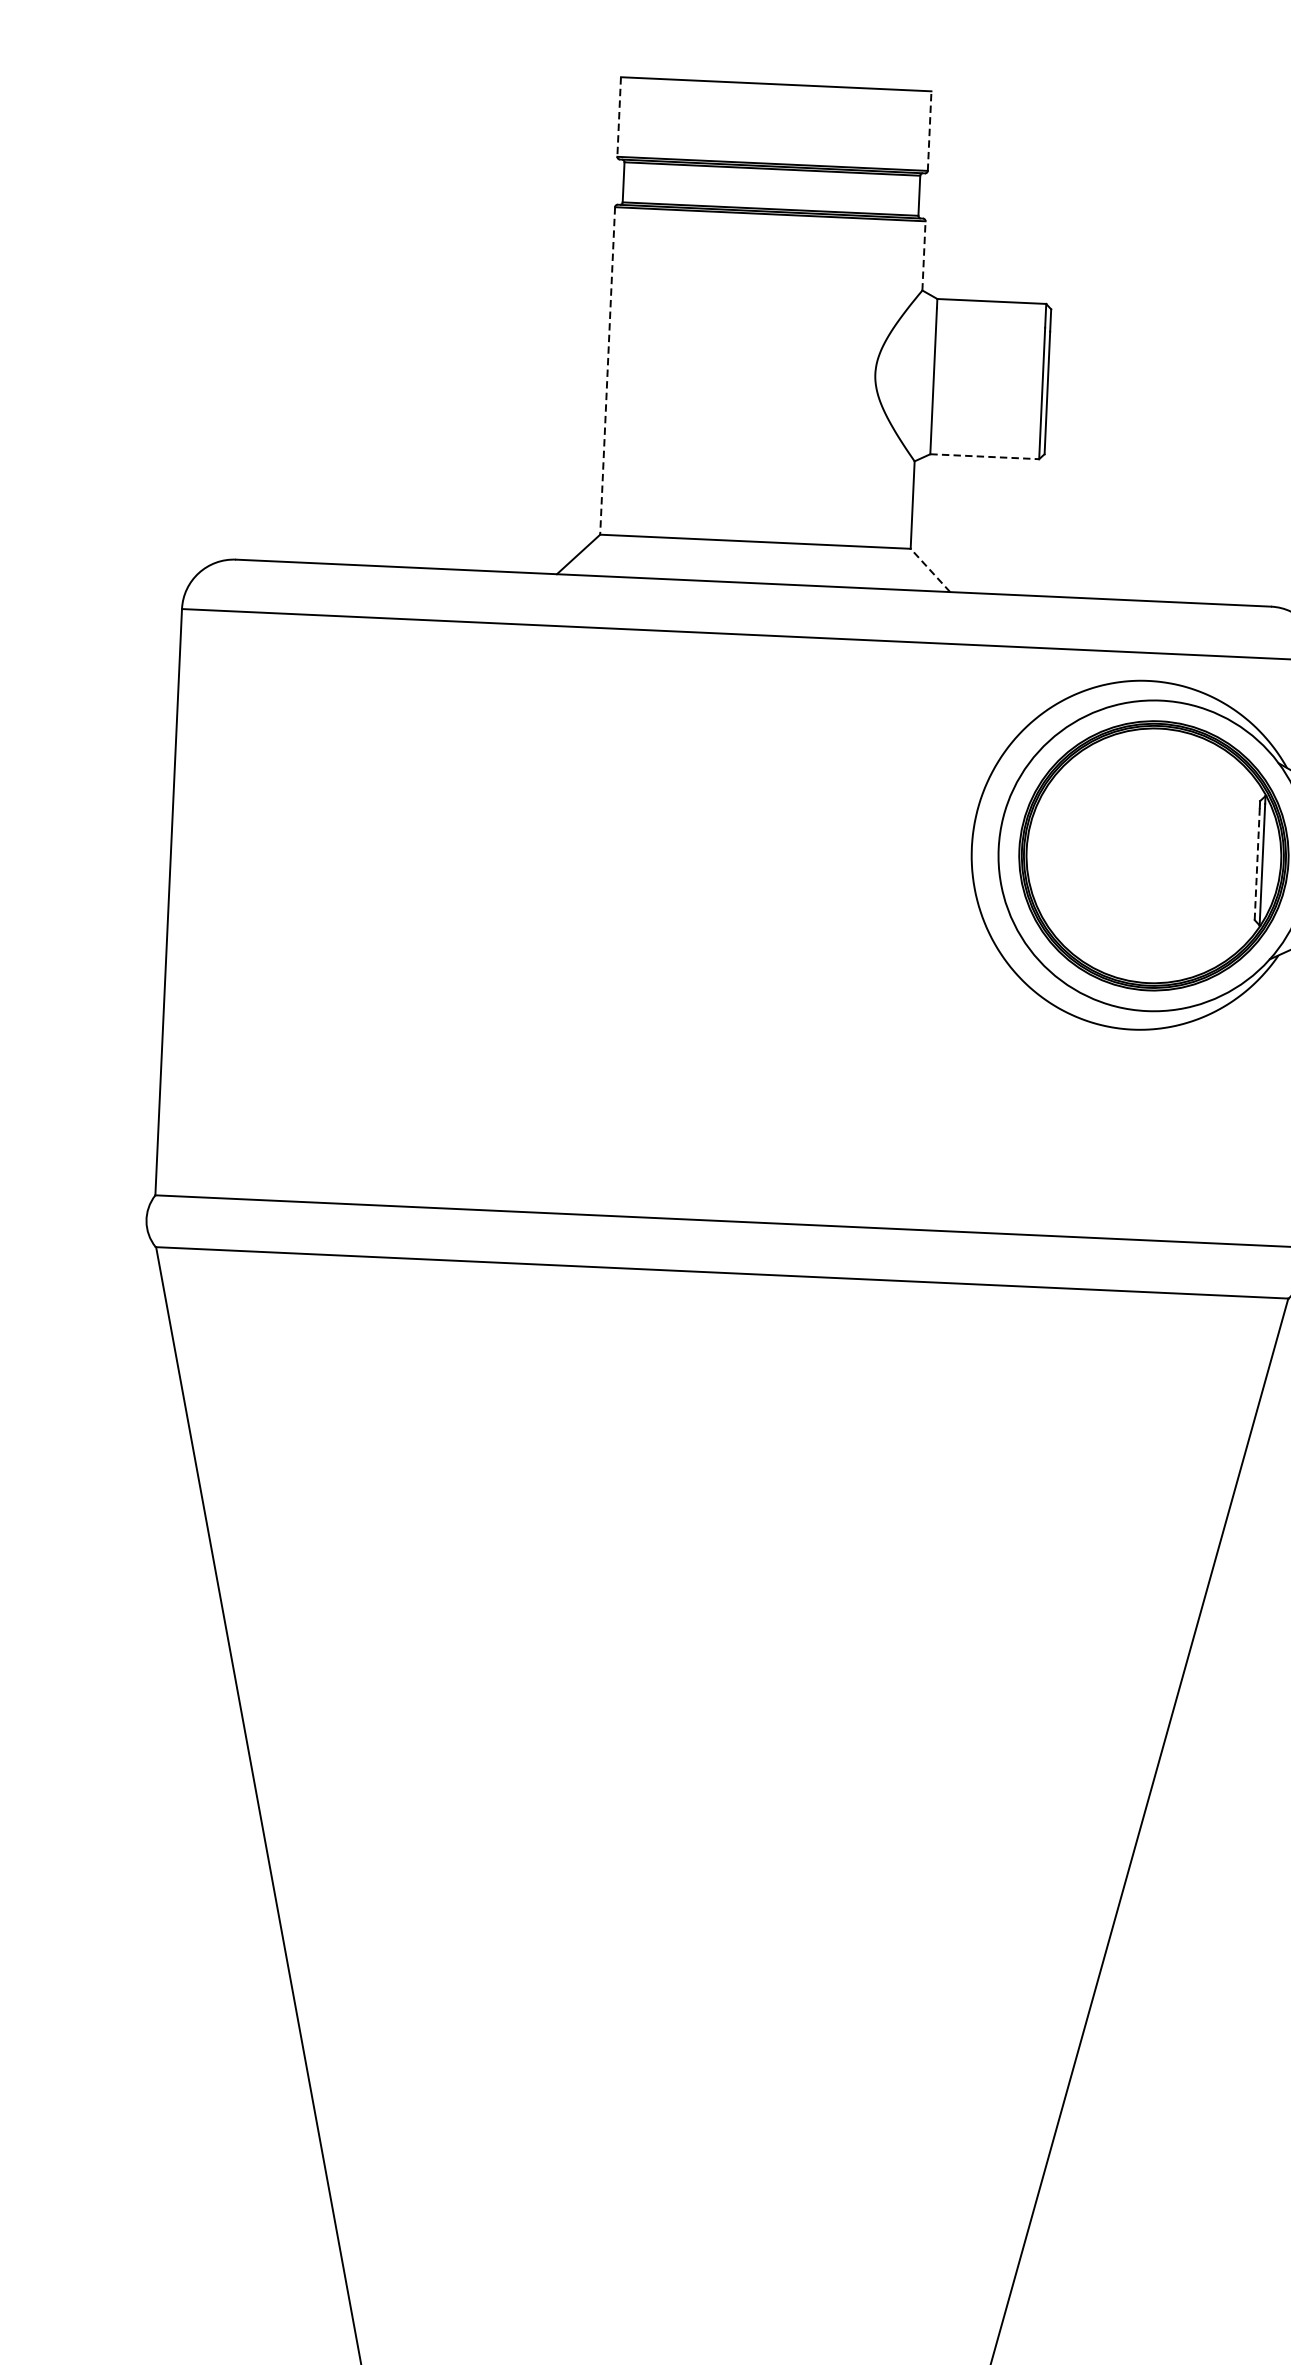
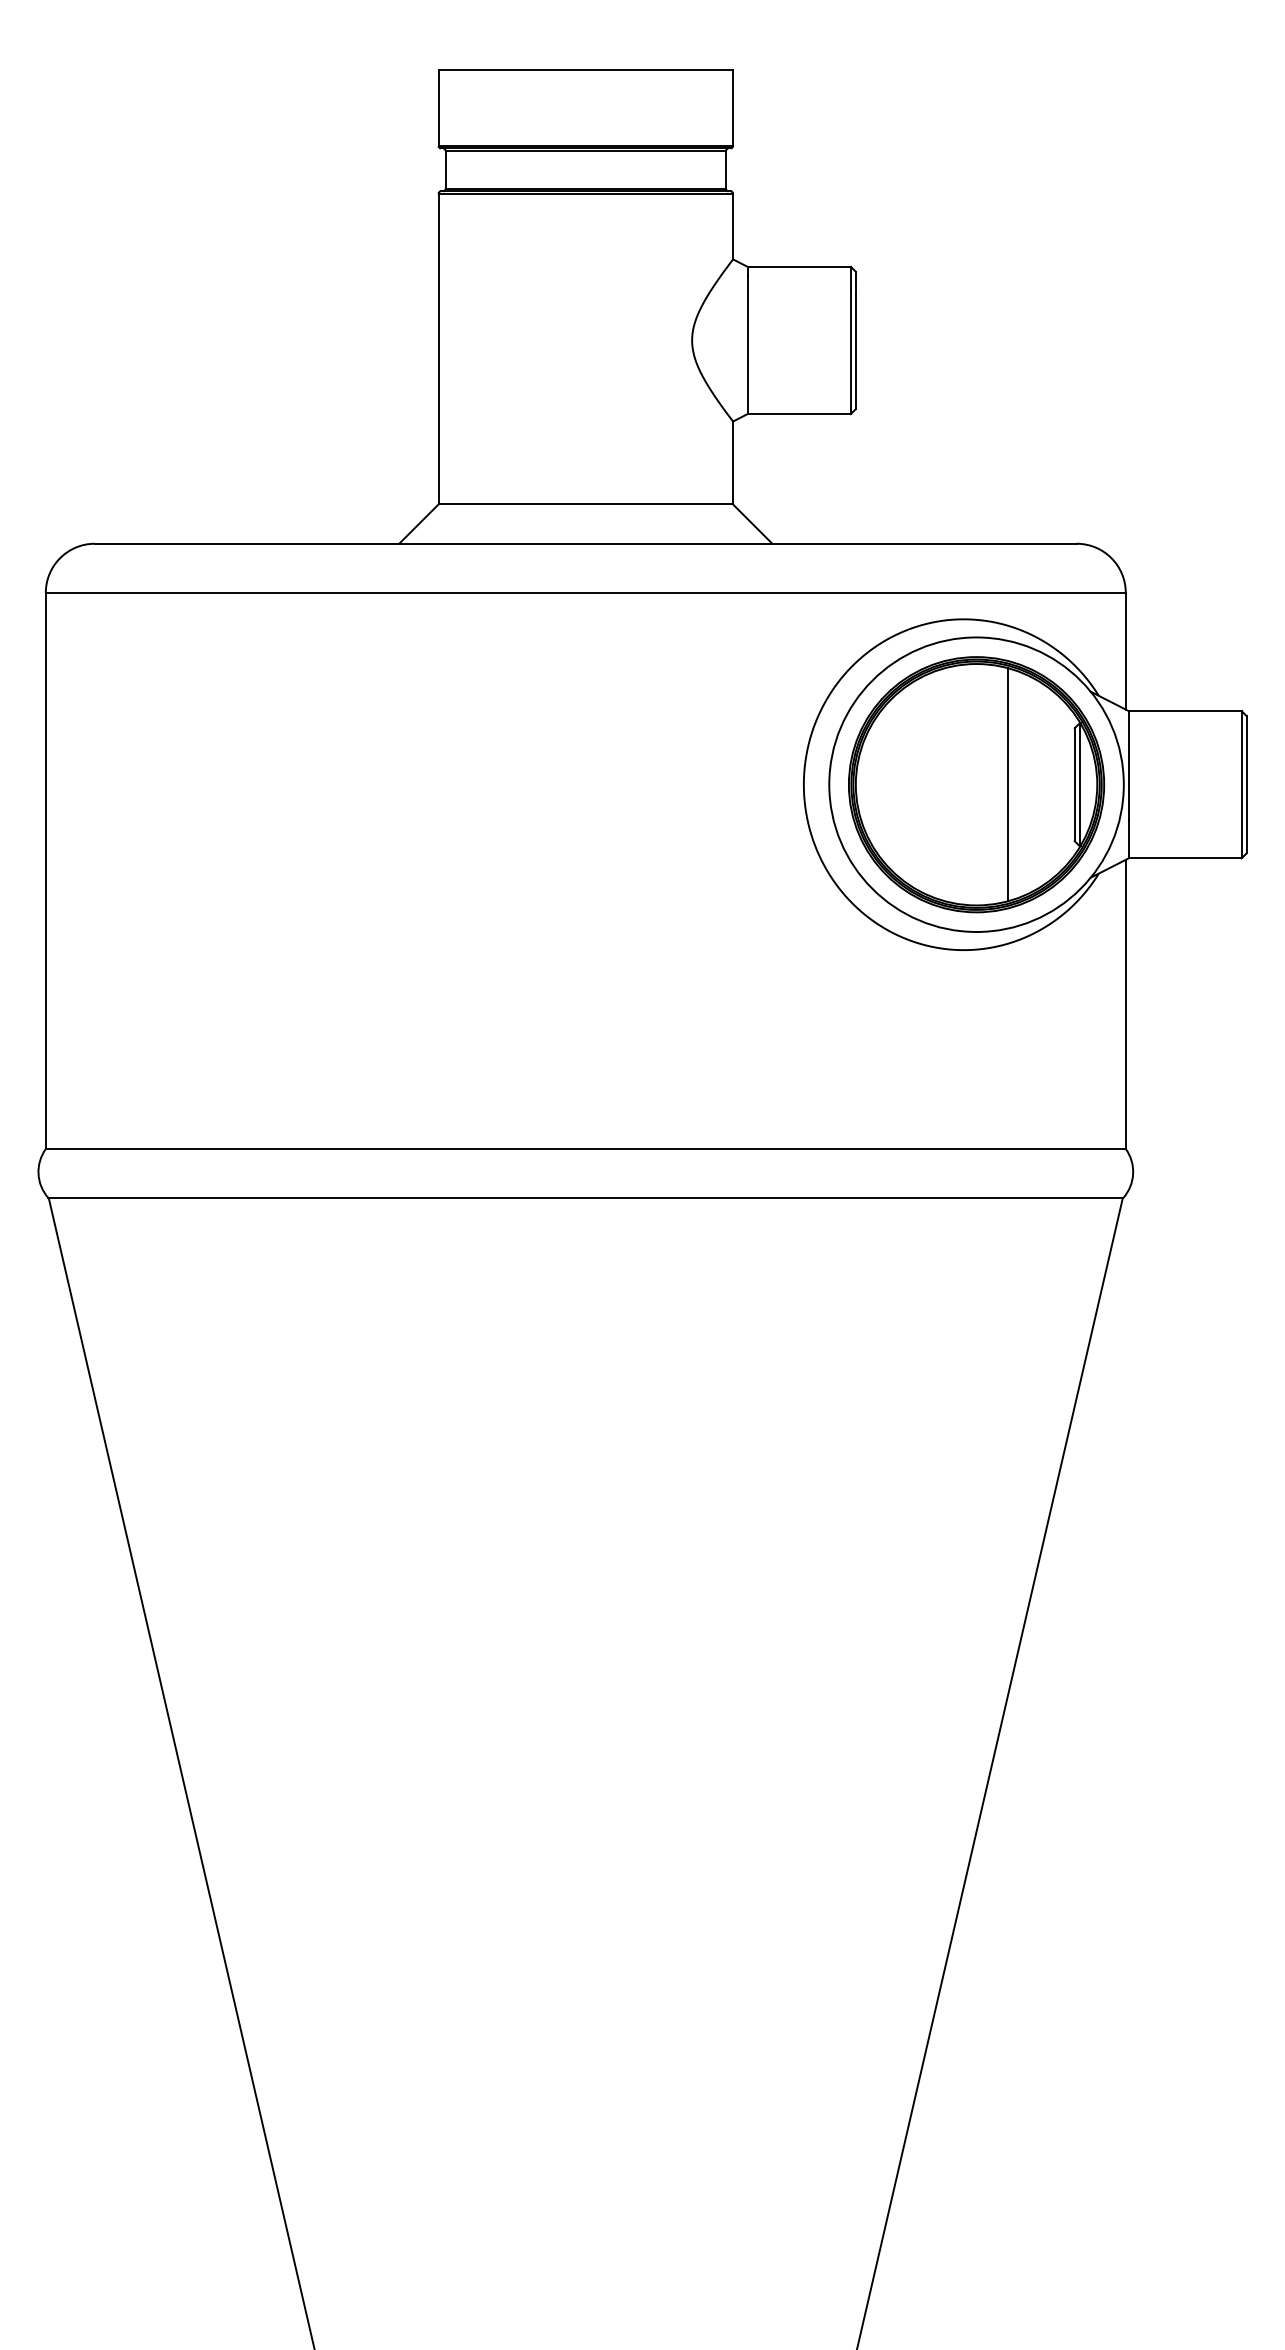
line: (619, 117) -> (438, 108), dashed -> solid
line: (930, 131) -> (733, 108), dashed -> solid
line: (924, 255) -> (733, 226), dashed -> solid
line: (607, 371) -> (438, 349), dashed -> solid
line: (985, 457) -> (799, 414), dashed -> solid
line: (930, 570) -> (752, 524), dashed -> solid
line: (1187, 857) -> (1008, 784), added
line: (1257, 863) -> (1074, 787), dashed -> solid

